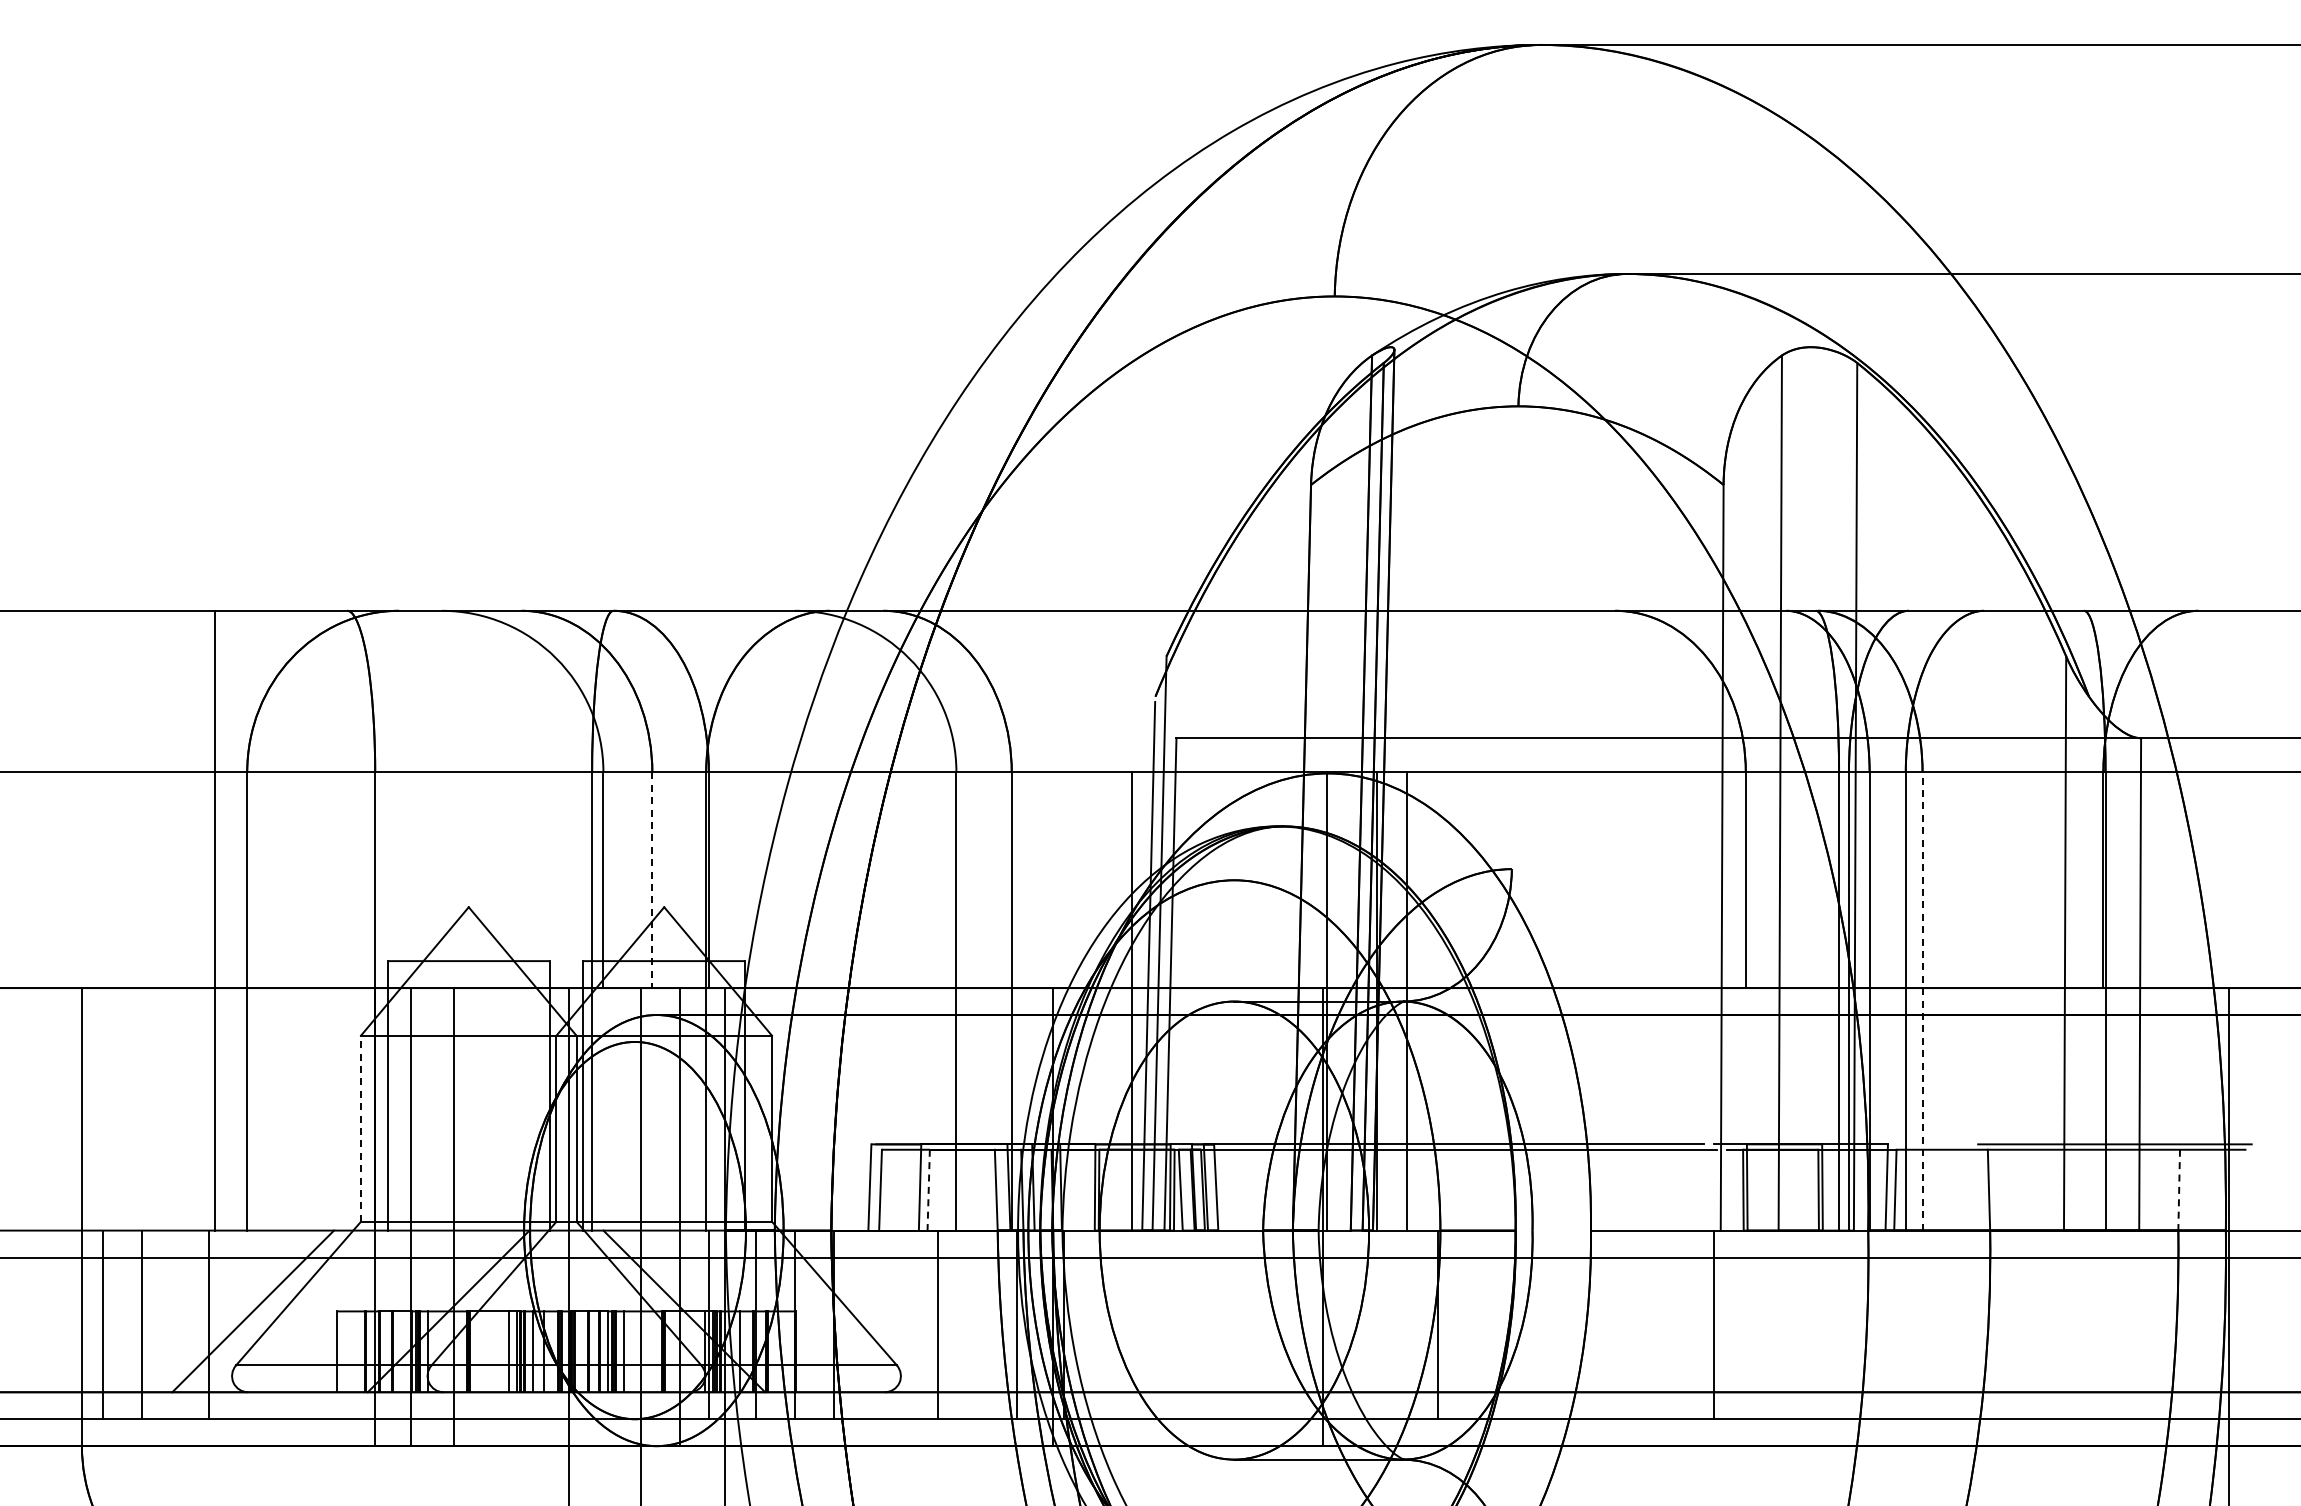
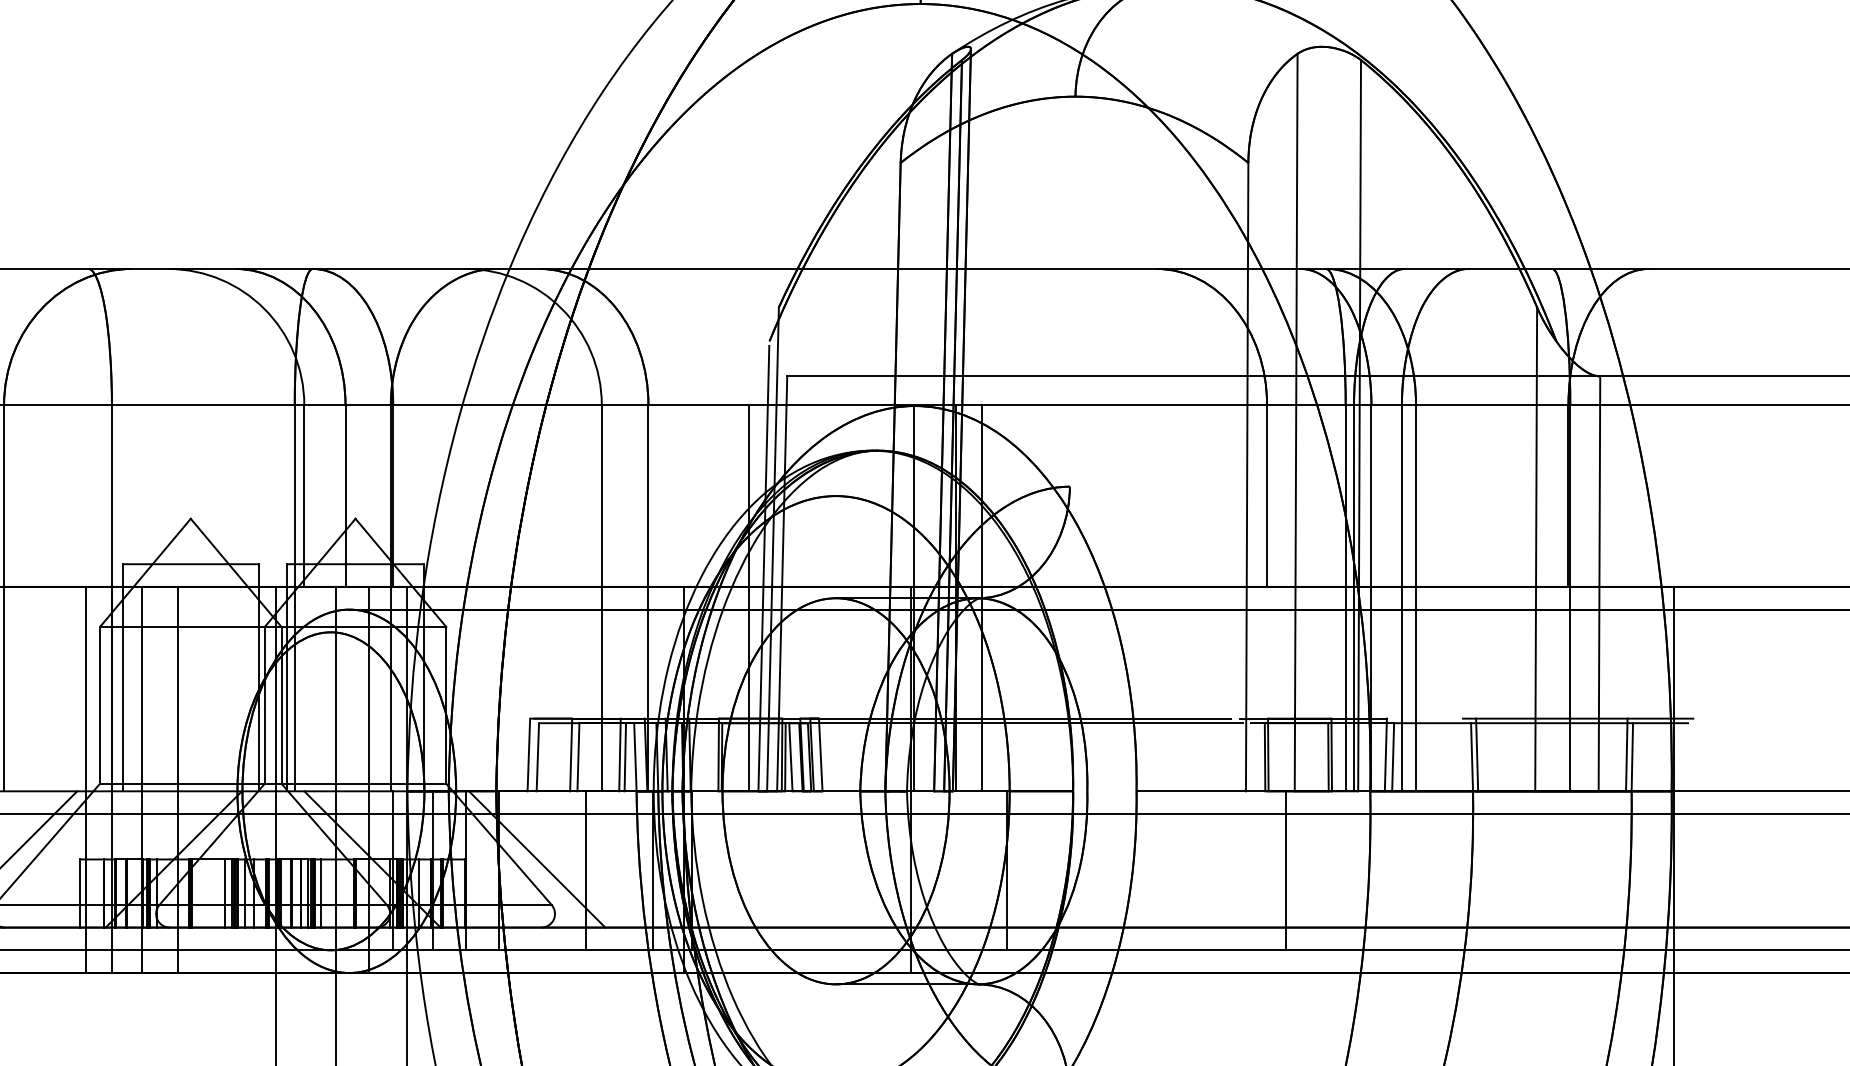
line: (652, 880) -> (345, 496), dashed -> solid
line: (1922, 1001) -> (1416, 598), dashed -> solid
line: (360, 1128) -> (99, 705), dashed -> solid
line: (977, 1187) -> (619, 755), added
line: (1994, 1187) -> (1476, 755), added
line: (2172, 1187) -> (1626, 755), added
line: (984, 1189) -> (625, 756), added
line: (928, 1190) -> (578, 757), dashed -> solid
line: (2179, 1190) -> (1632, 757), dashed -> solid
line: (343, 1217) -> (85, 780), added
line: (879, 1311) -> (536, 859), added
line: (1714, 1324) -> (1286, 870), moved

